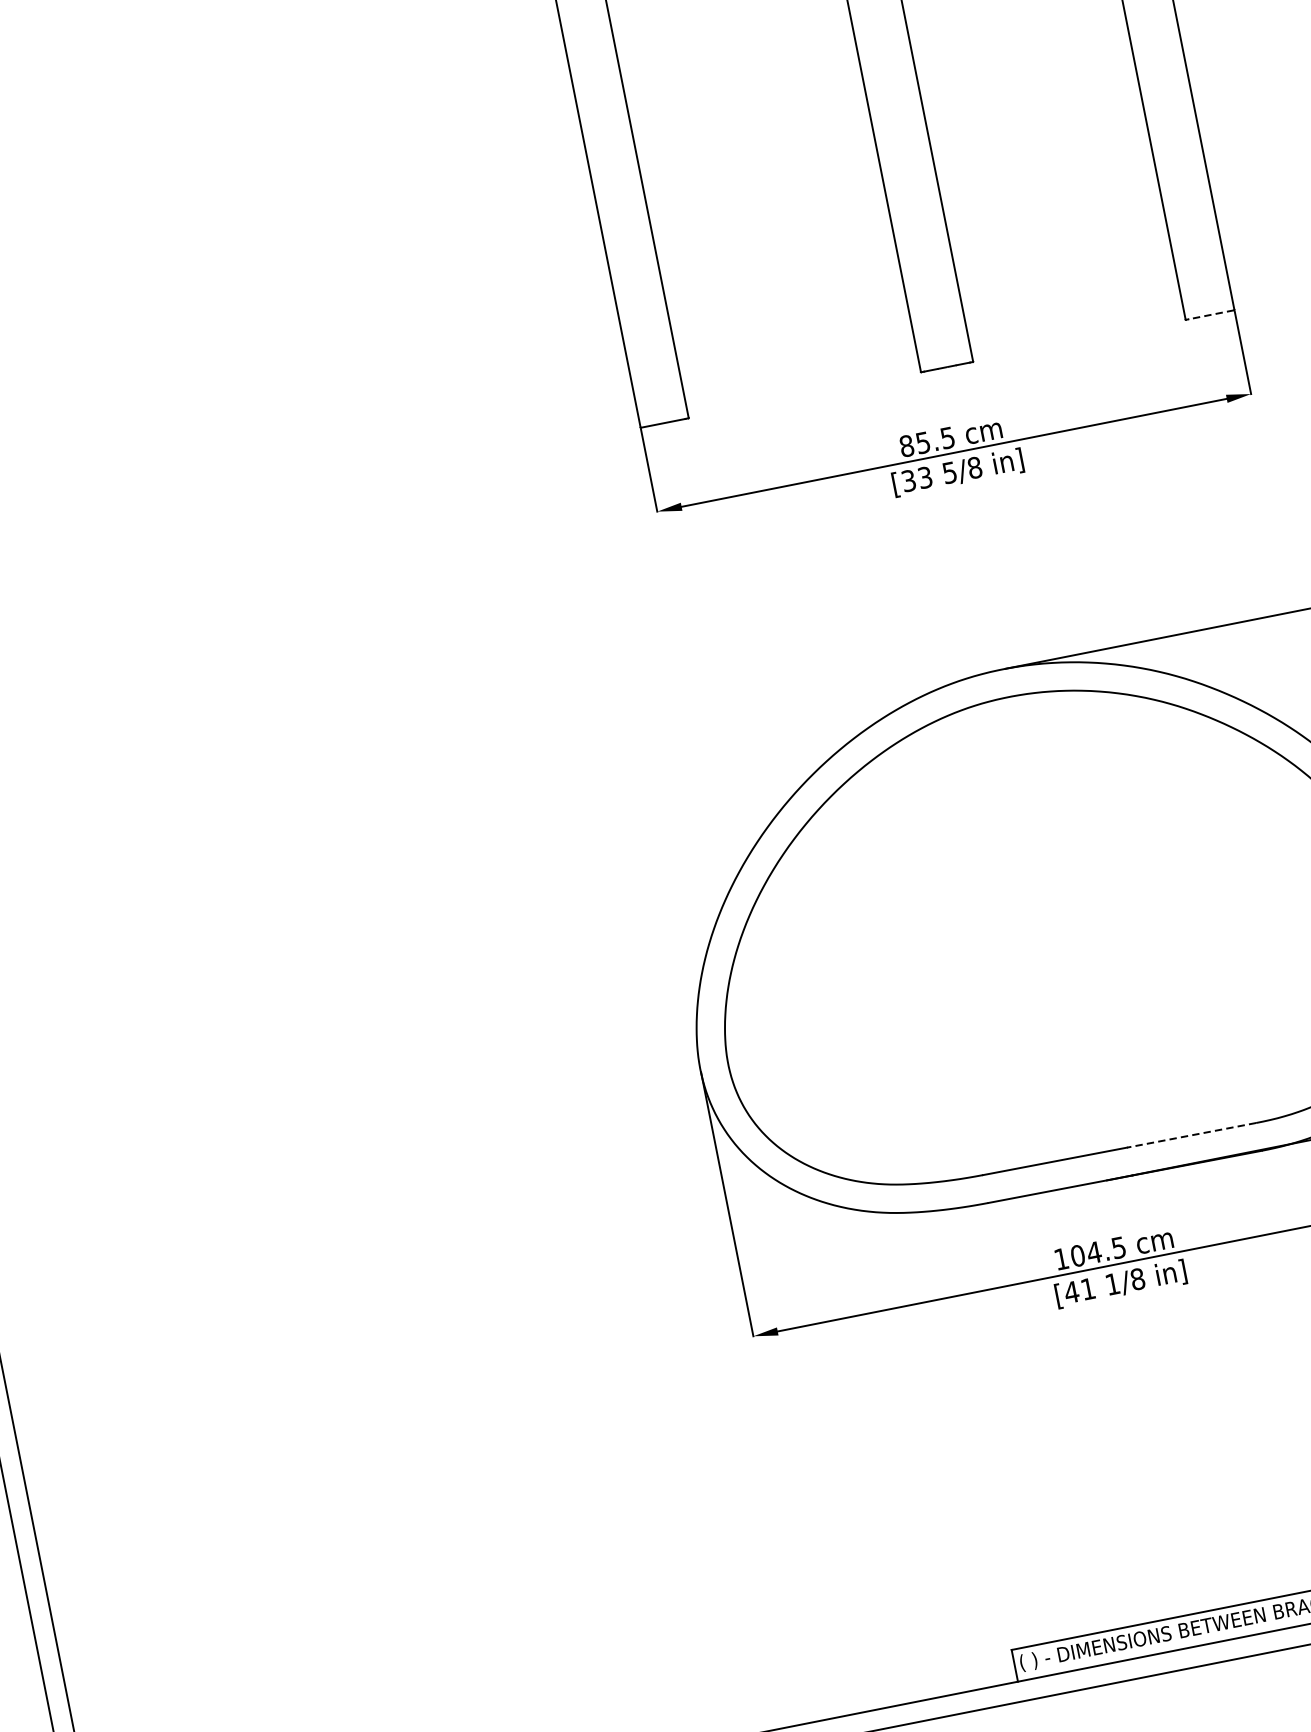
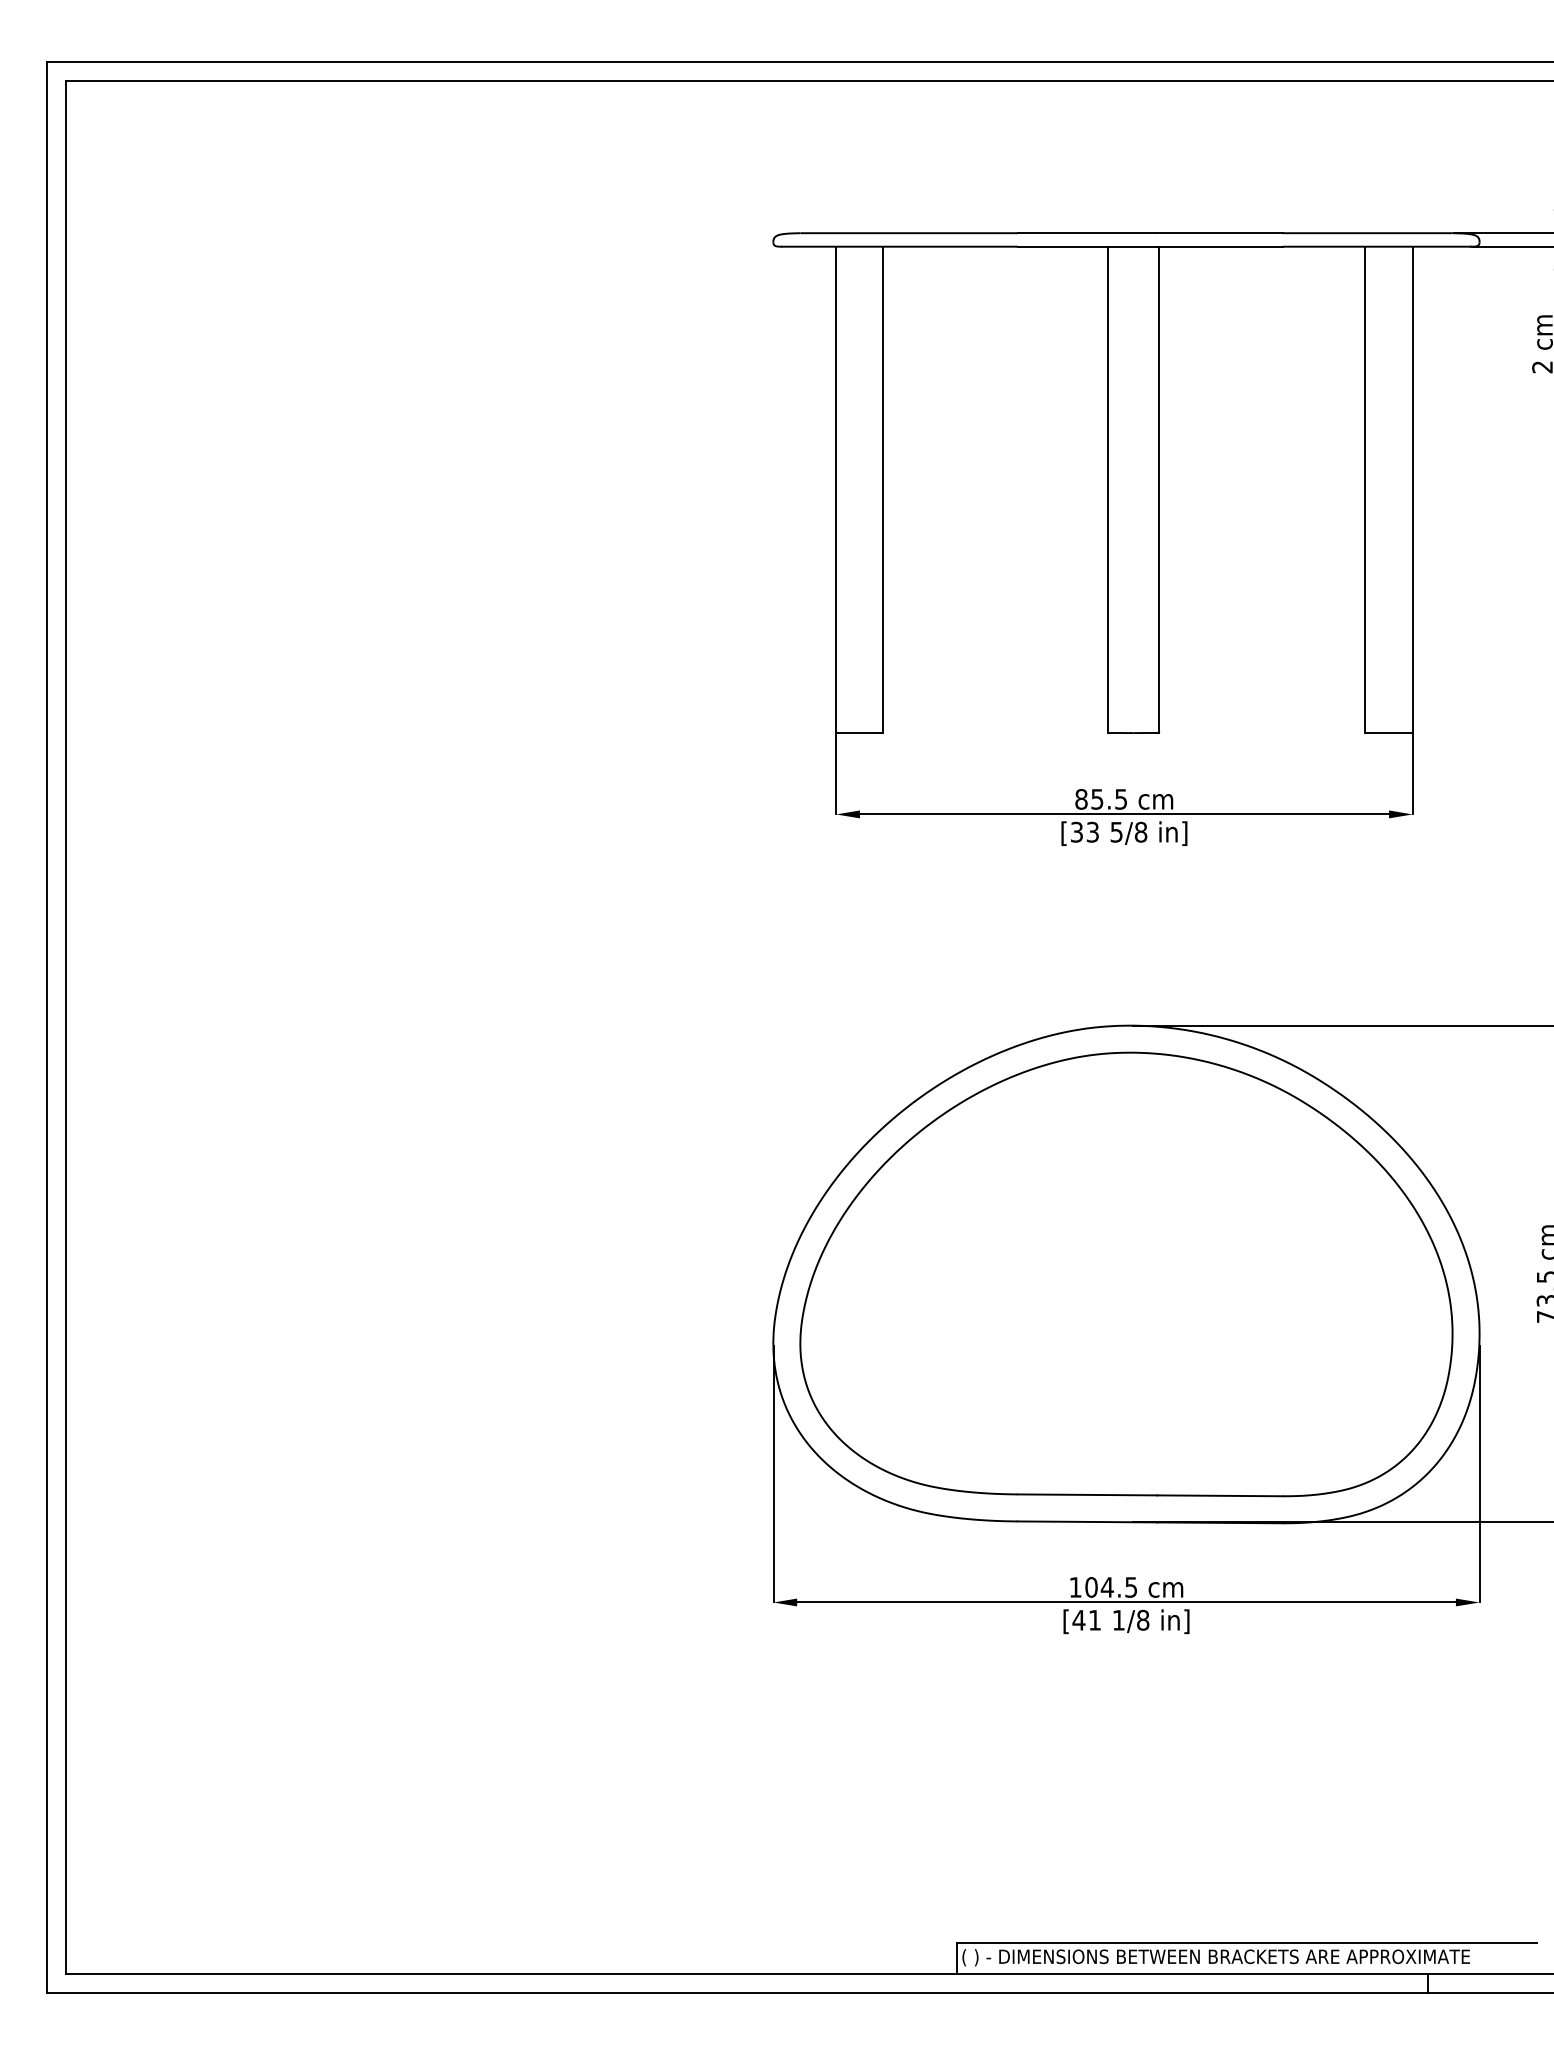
line: (1210, 315) -> (1389, 733), dashed -> solid
line: (1191, 1135) -> (1219, 1495), dashed -> solid

